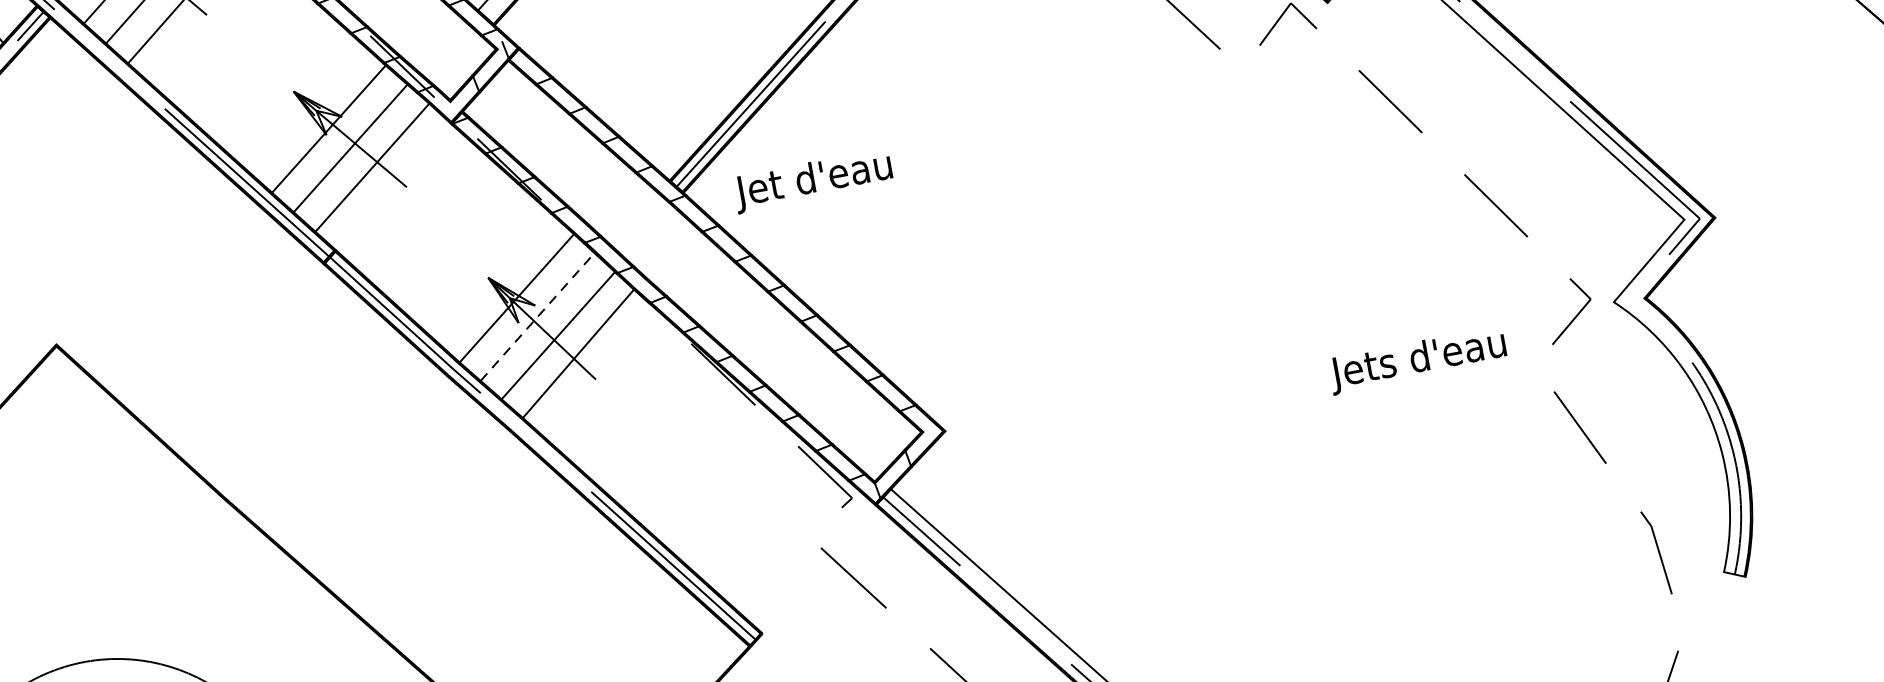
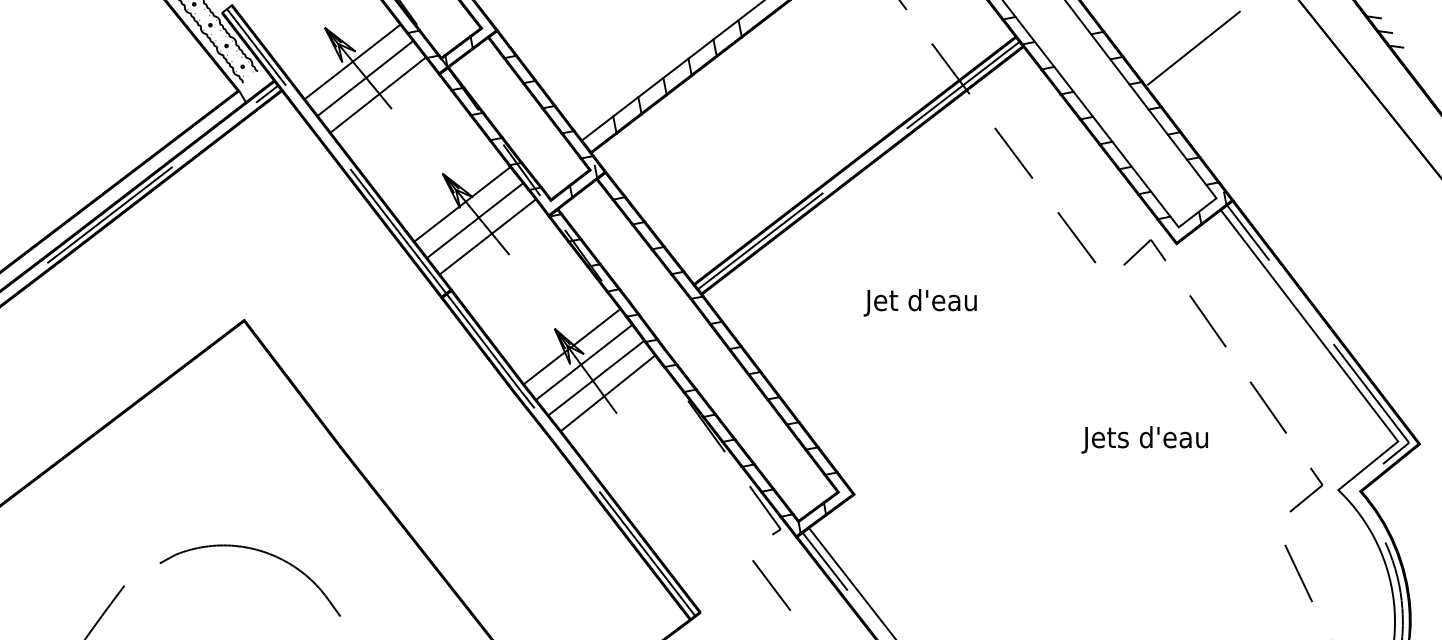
text: (812, 180) -> (919, 302), moved
line: (538, 317) -> (584, 362), dashed -> solid
text: (1417, 360) -> (1144, 439), moved

